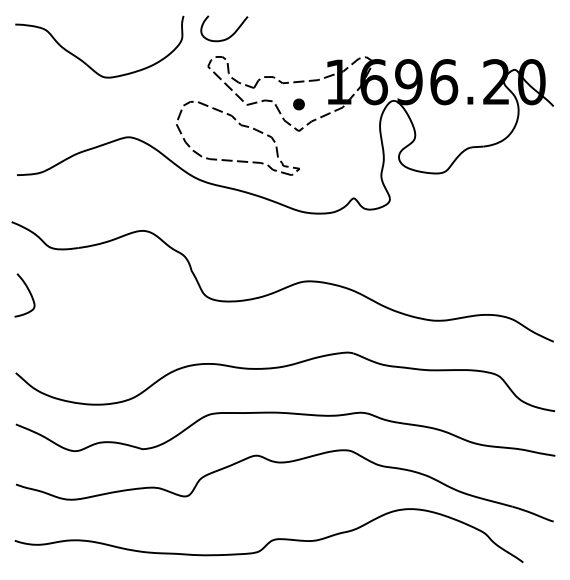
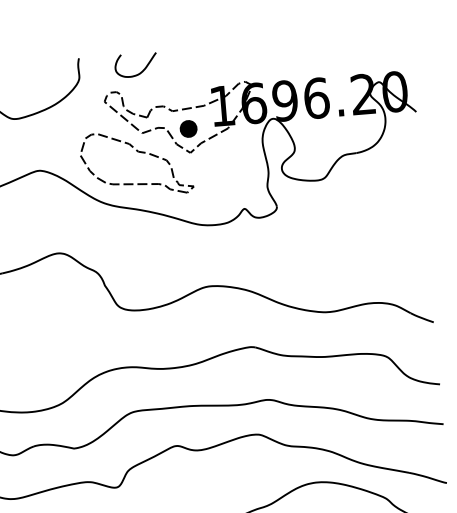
curve: (231, 34) -> (142, 69), moved
part: (298, 104) -> (188, 129), size x1.67

